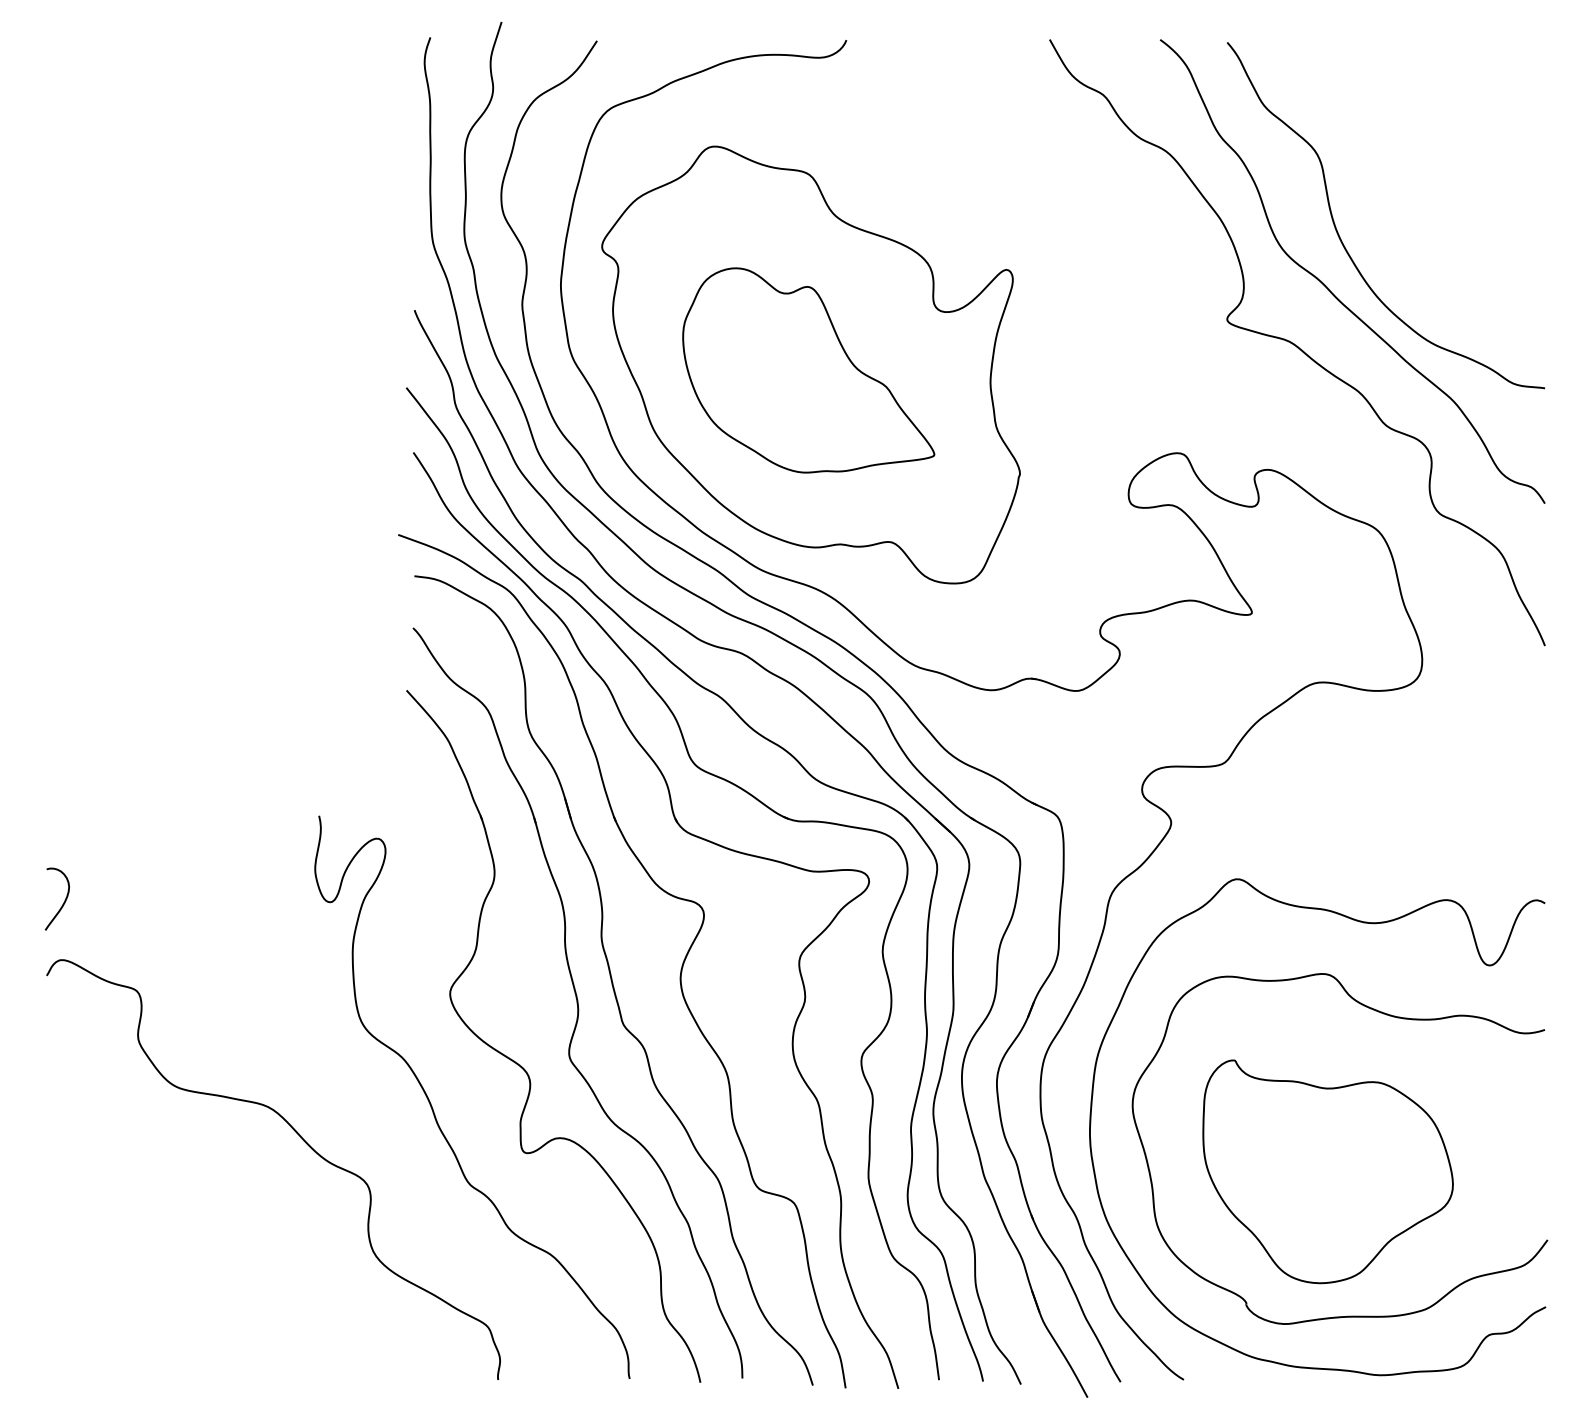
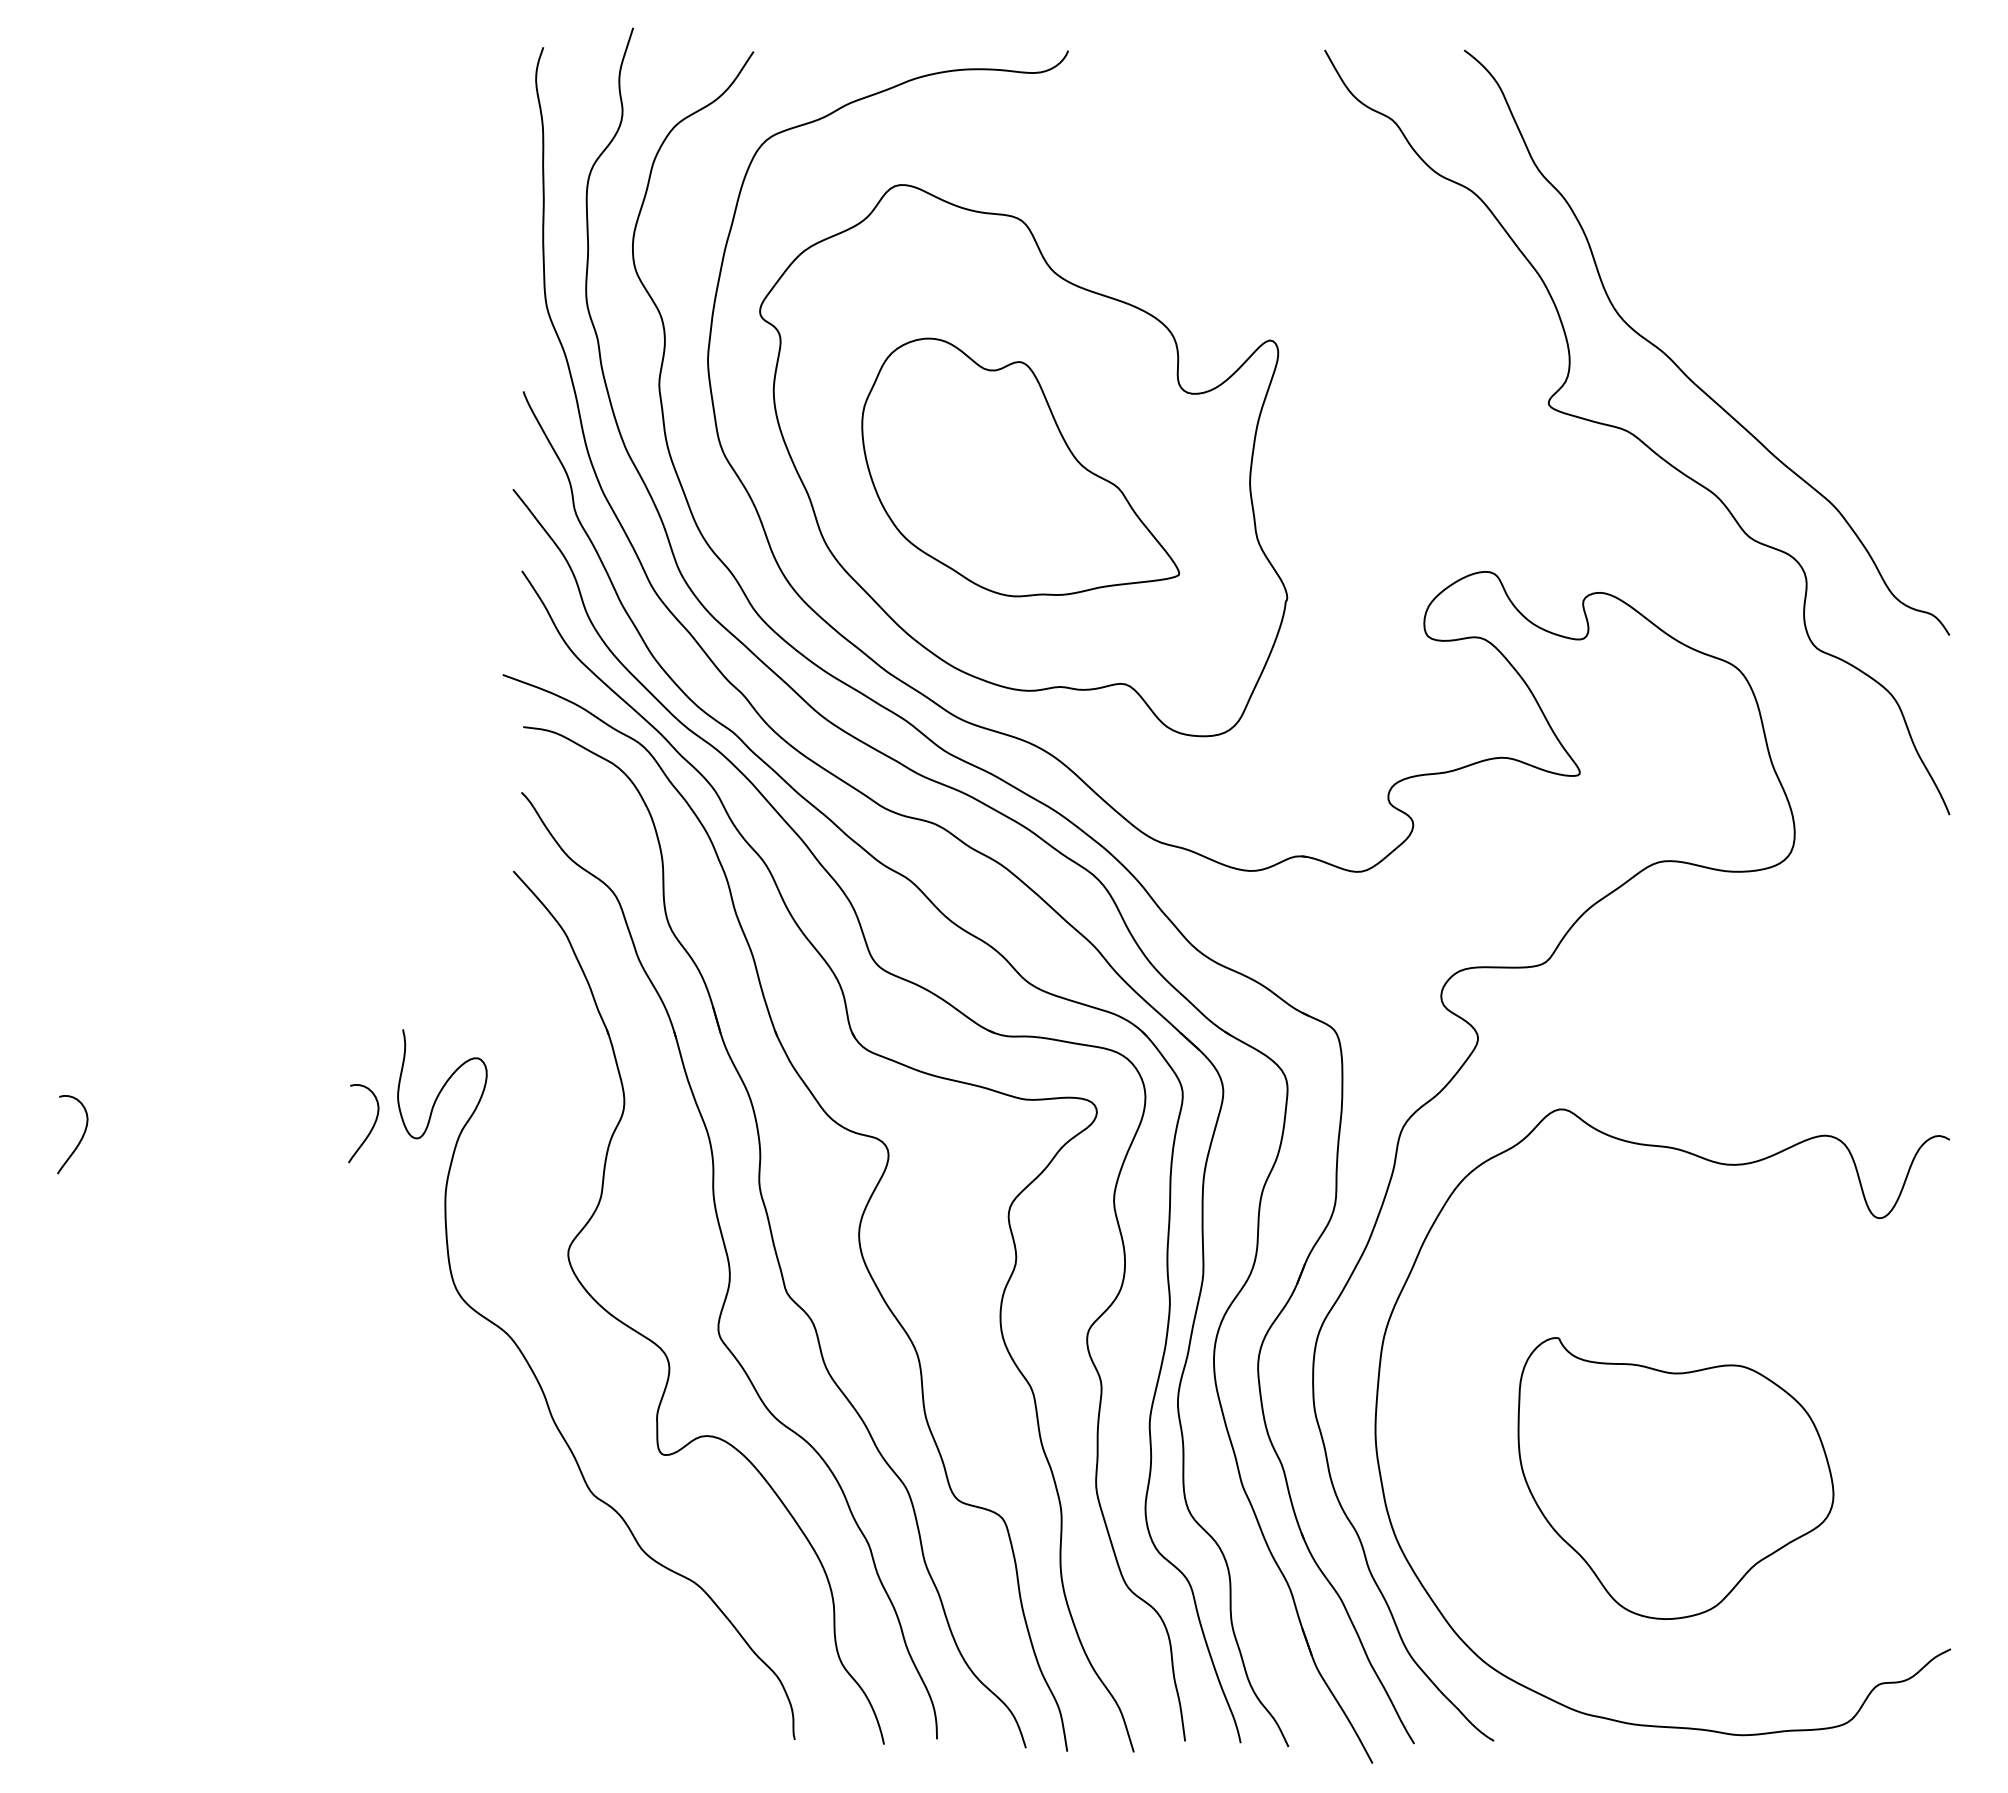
curve: (1338, 233) -> (1689, 294), removed
curve: (293, 895) -> (370, 1129), added
part: (1383, 1014) -> (1745, 1279), removed
curve: (302, 1140) -> (382, 1438), removed

